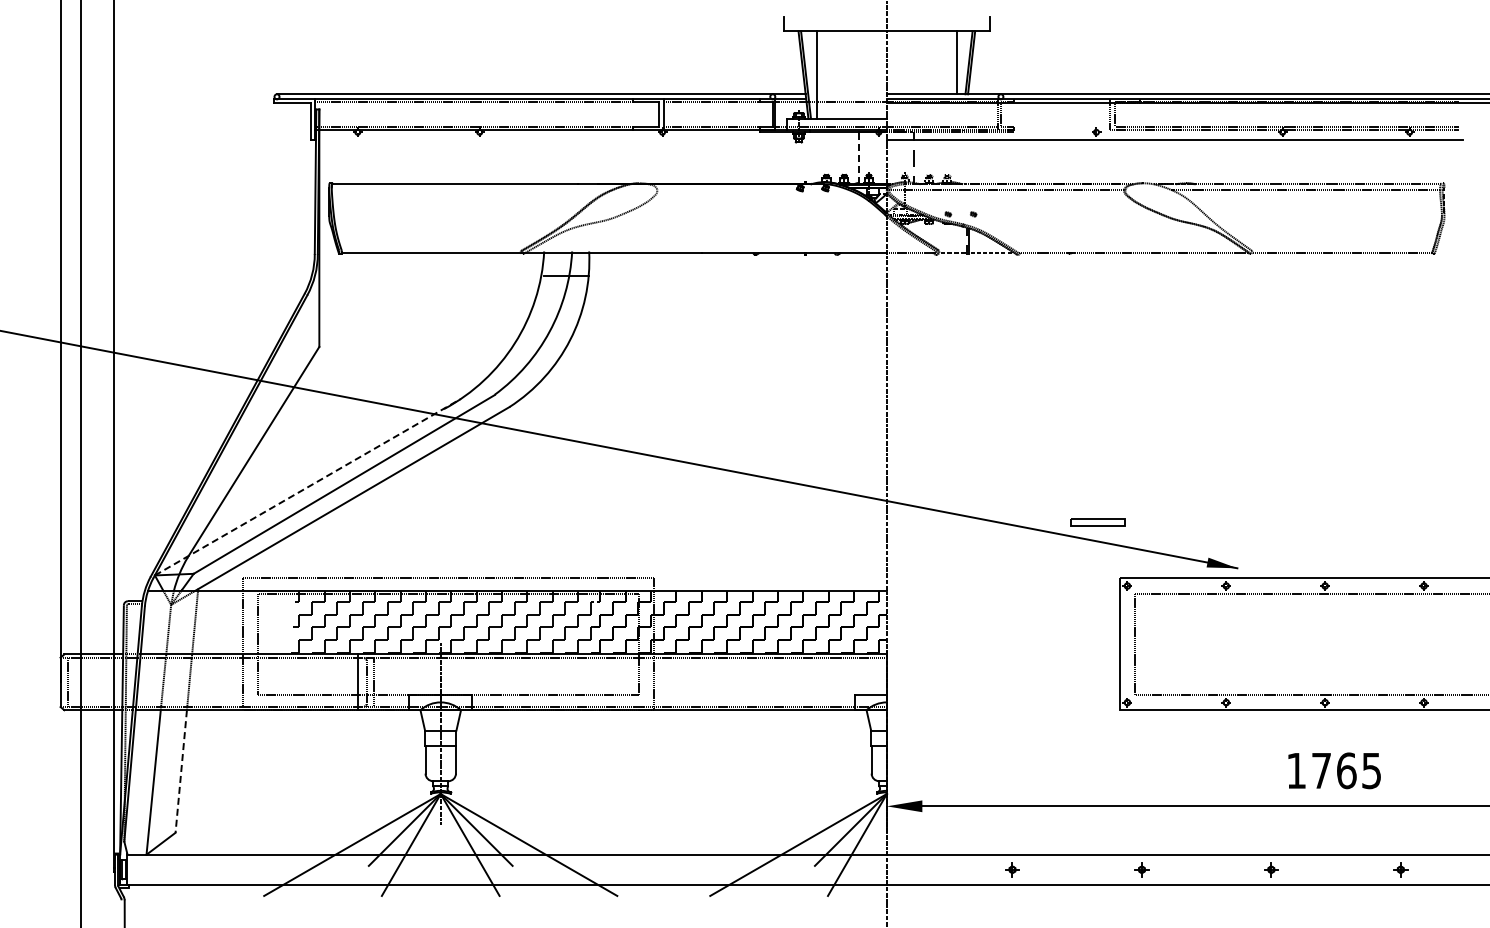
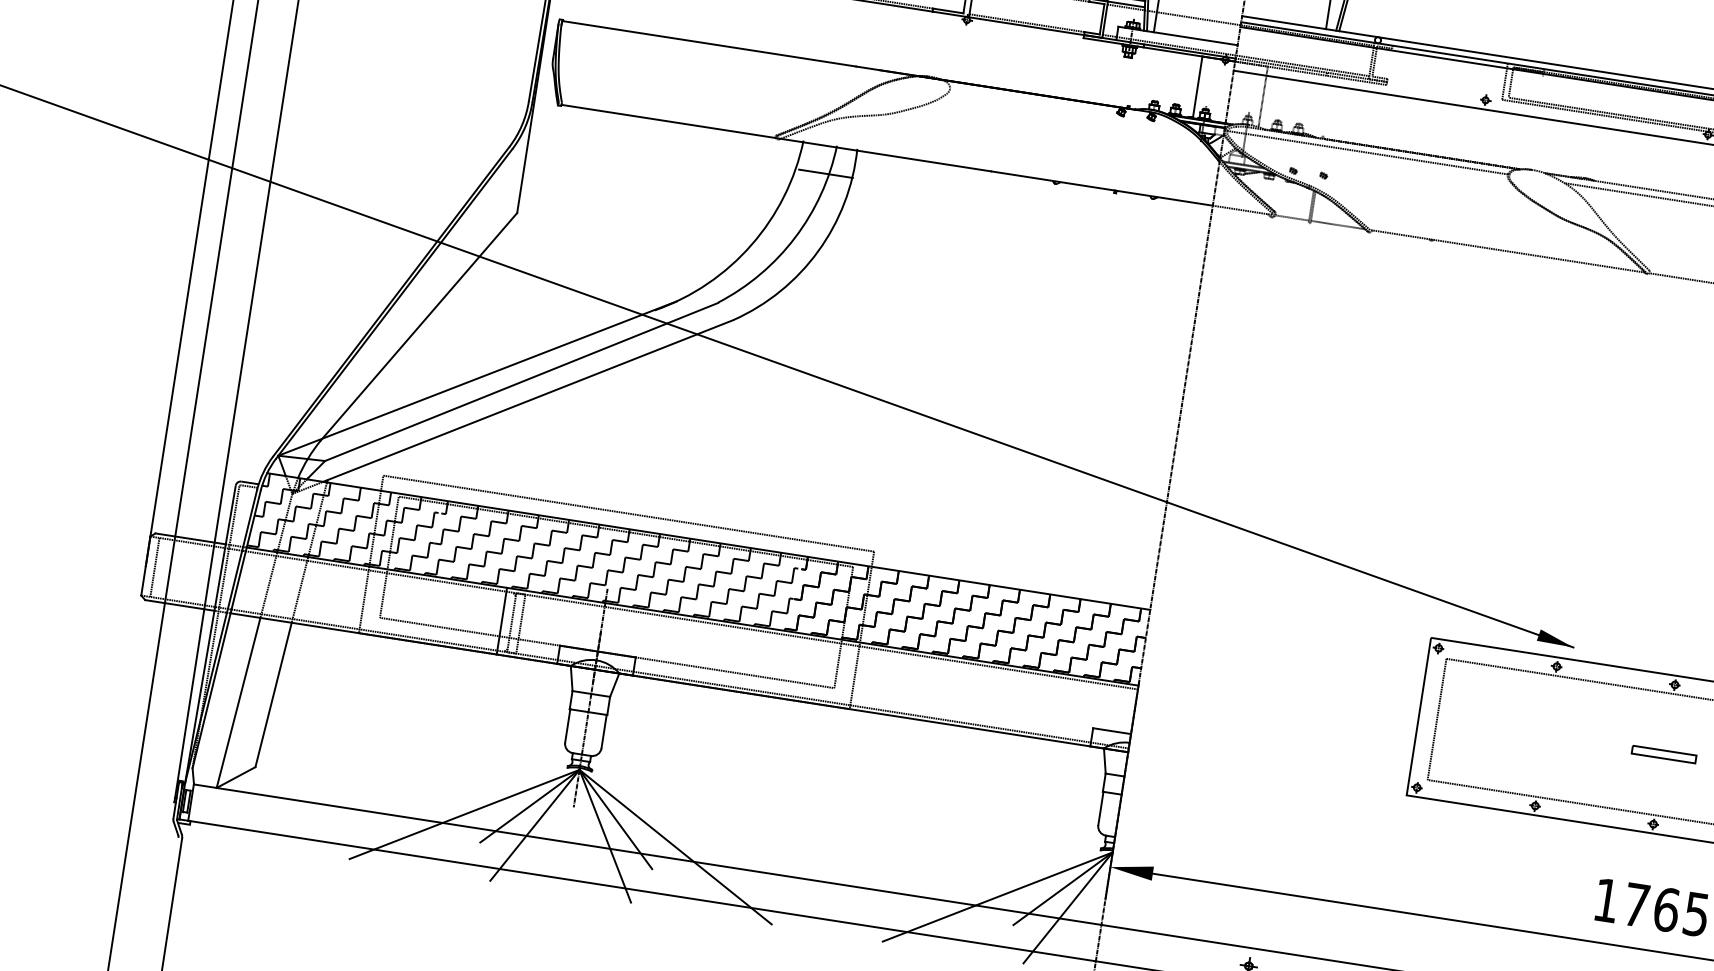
line: (859, 158) -> (1197, 87), dashed -> solid
line: (307, 487) -> (477, 378), dashed -> solid
part: (1097, 522) -> (1663, 754), moved
hatch: (216, 622) -> (343, 523), added
line: (181, 771) -> (273, 694), dashed -> solid

